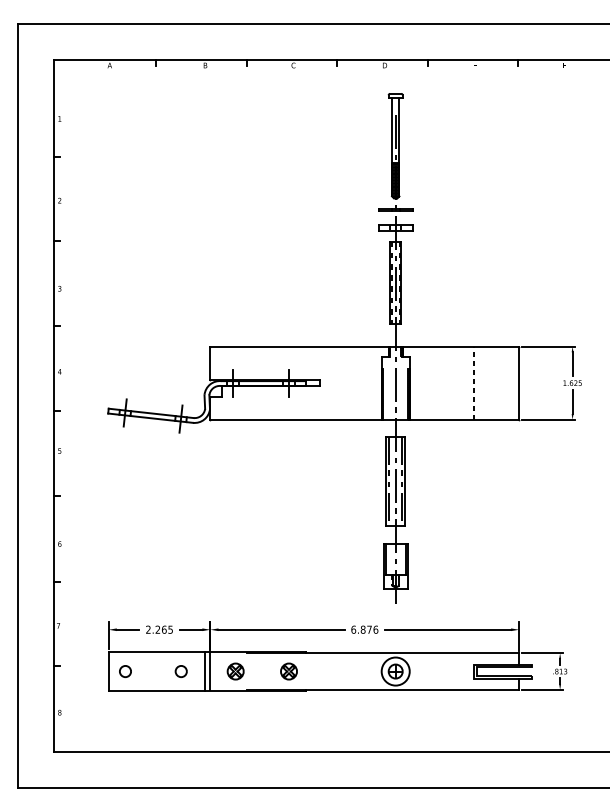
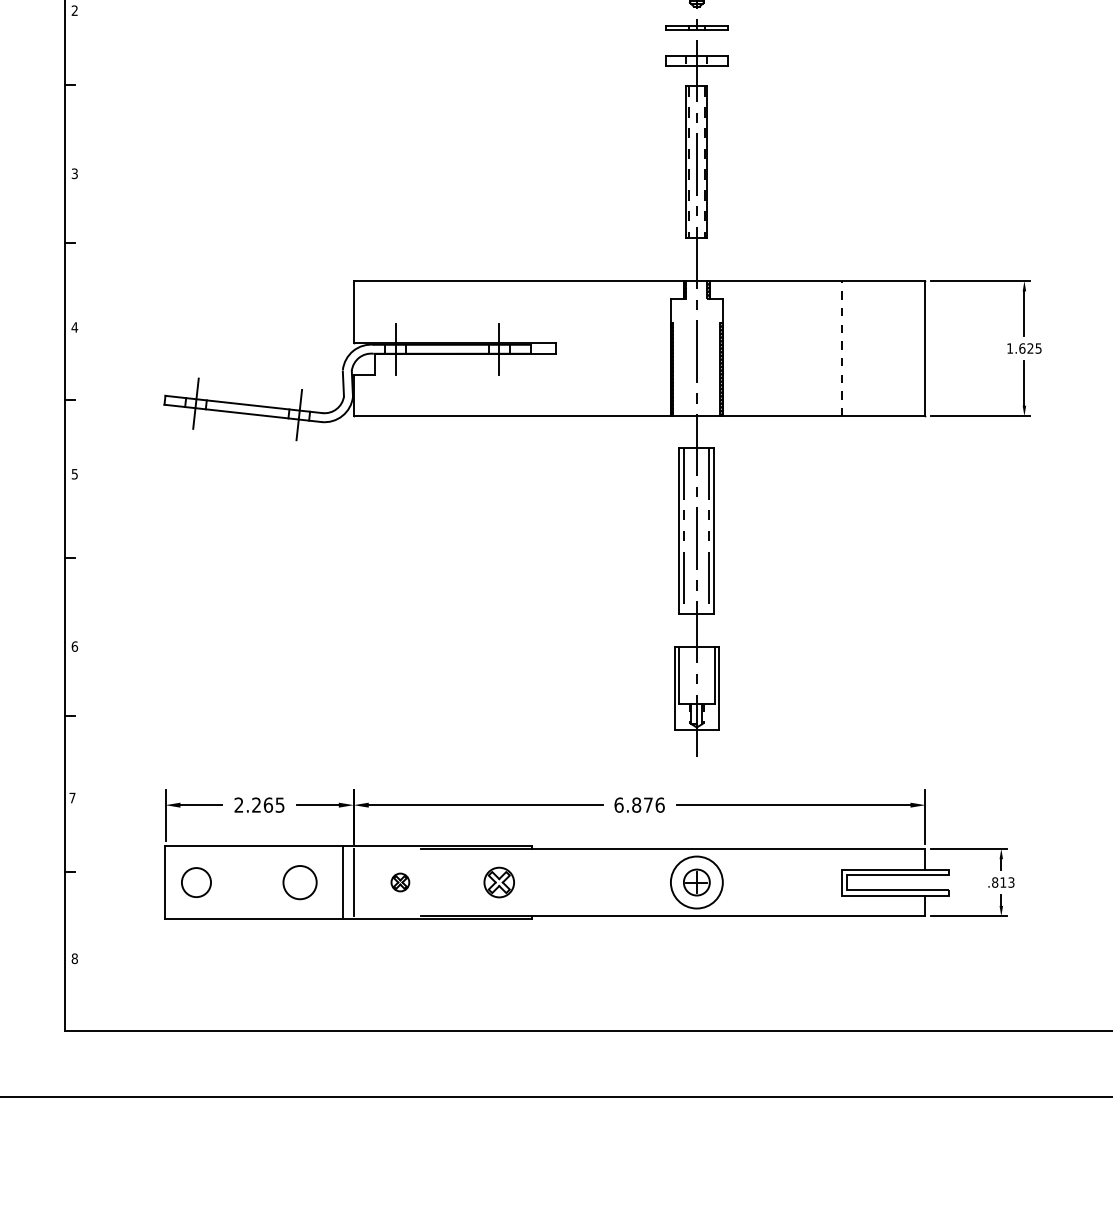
circle: (125, 671) -> (196, 882), size x1.4
circle: (180, 671) -> (298, 882), size x1.6
part: (235, 671) -> (400, 882), size x0.6

